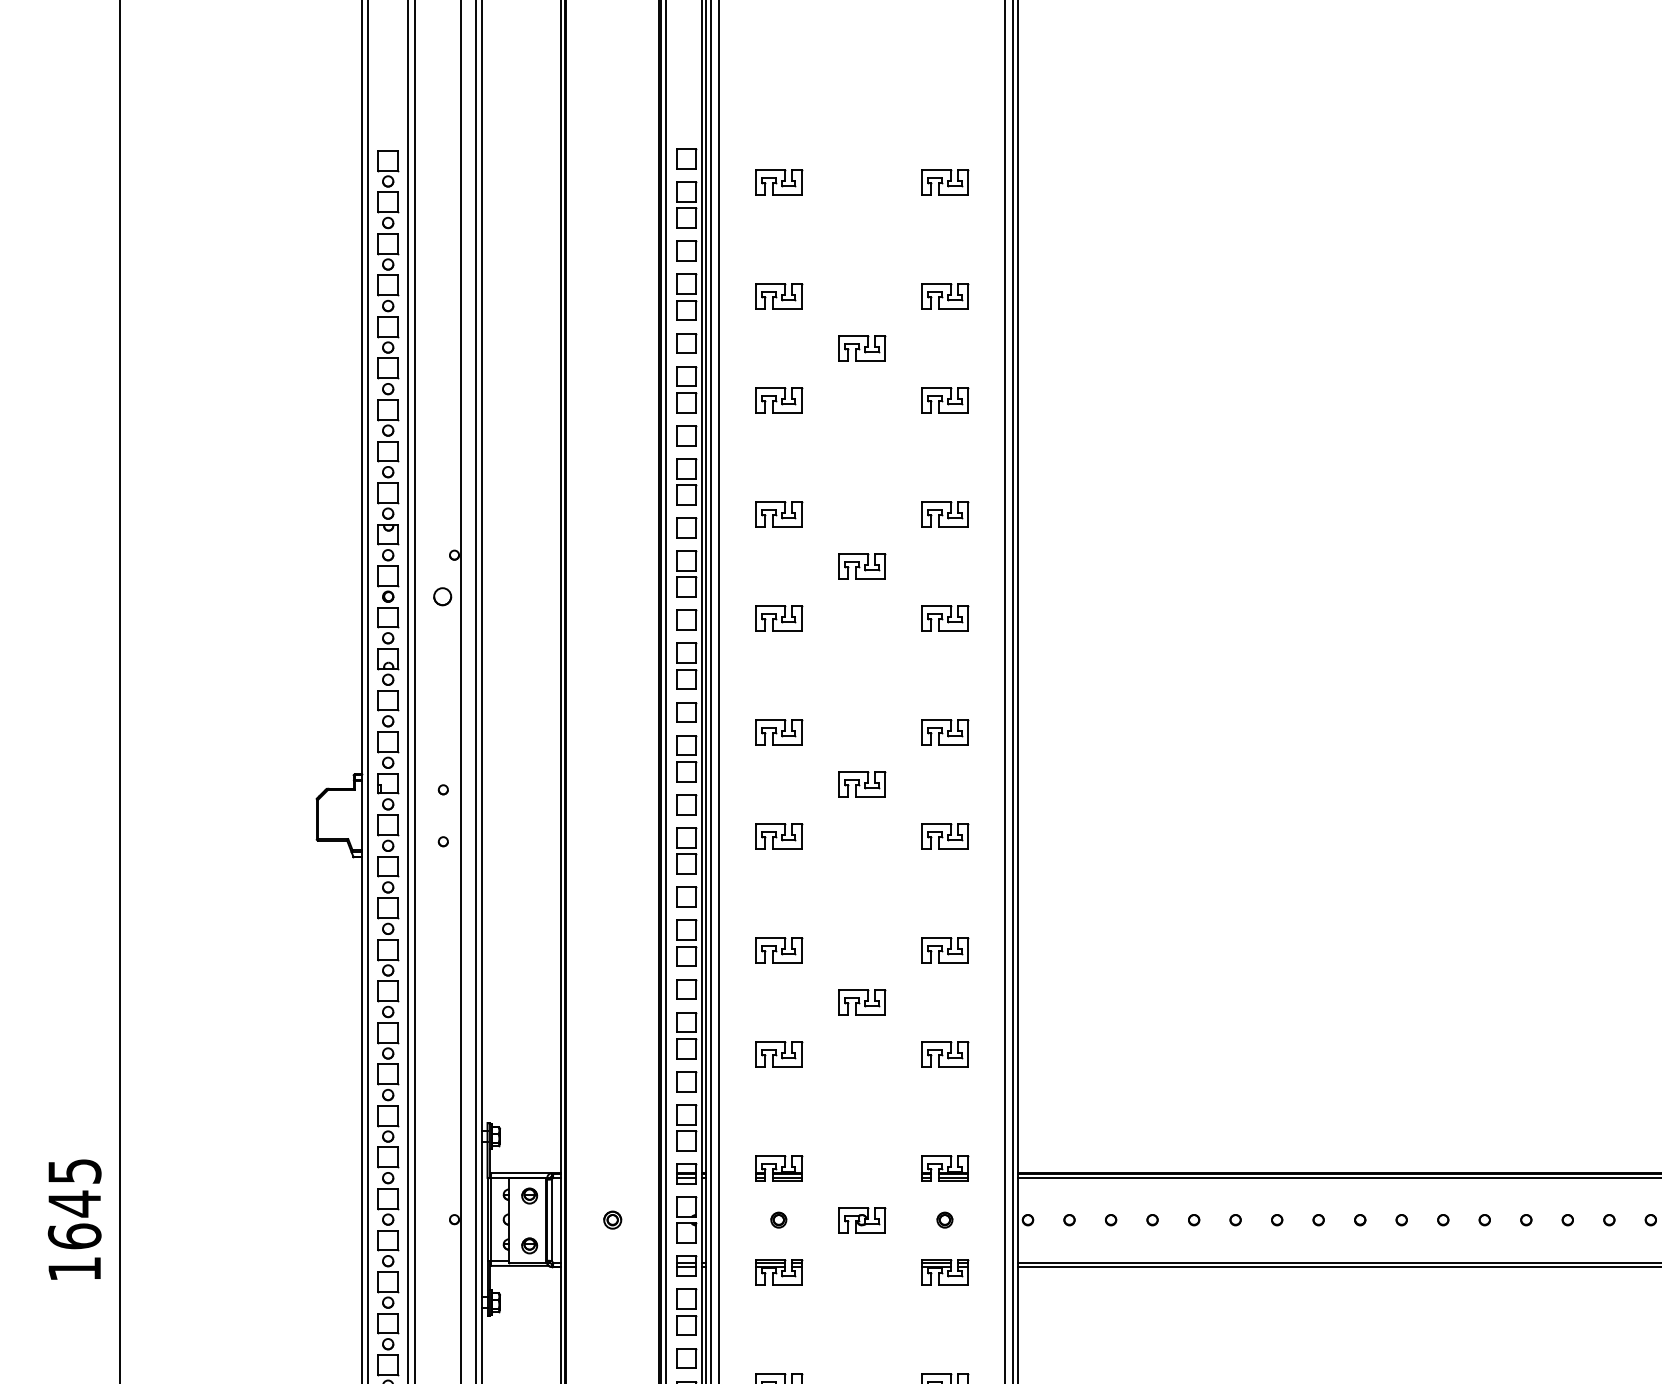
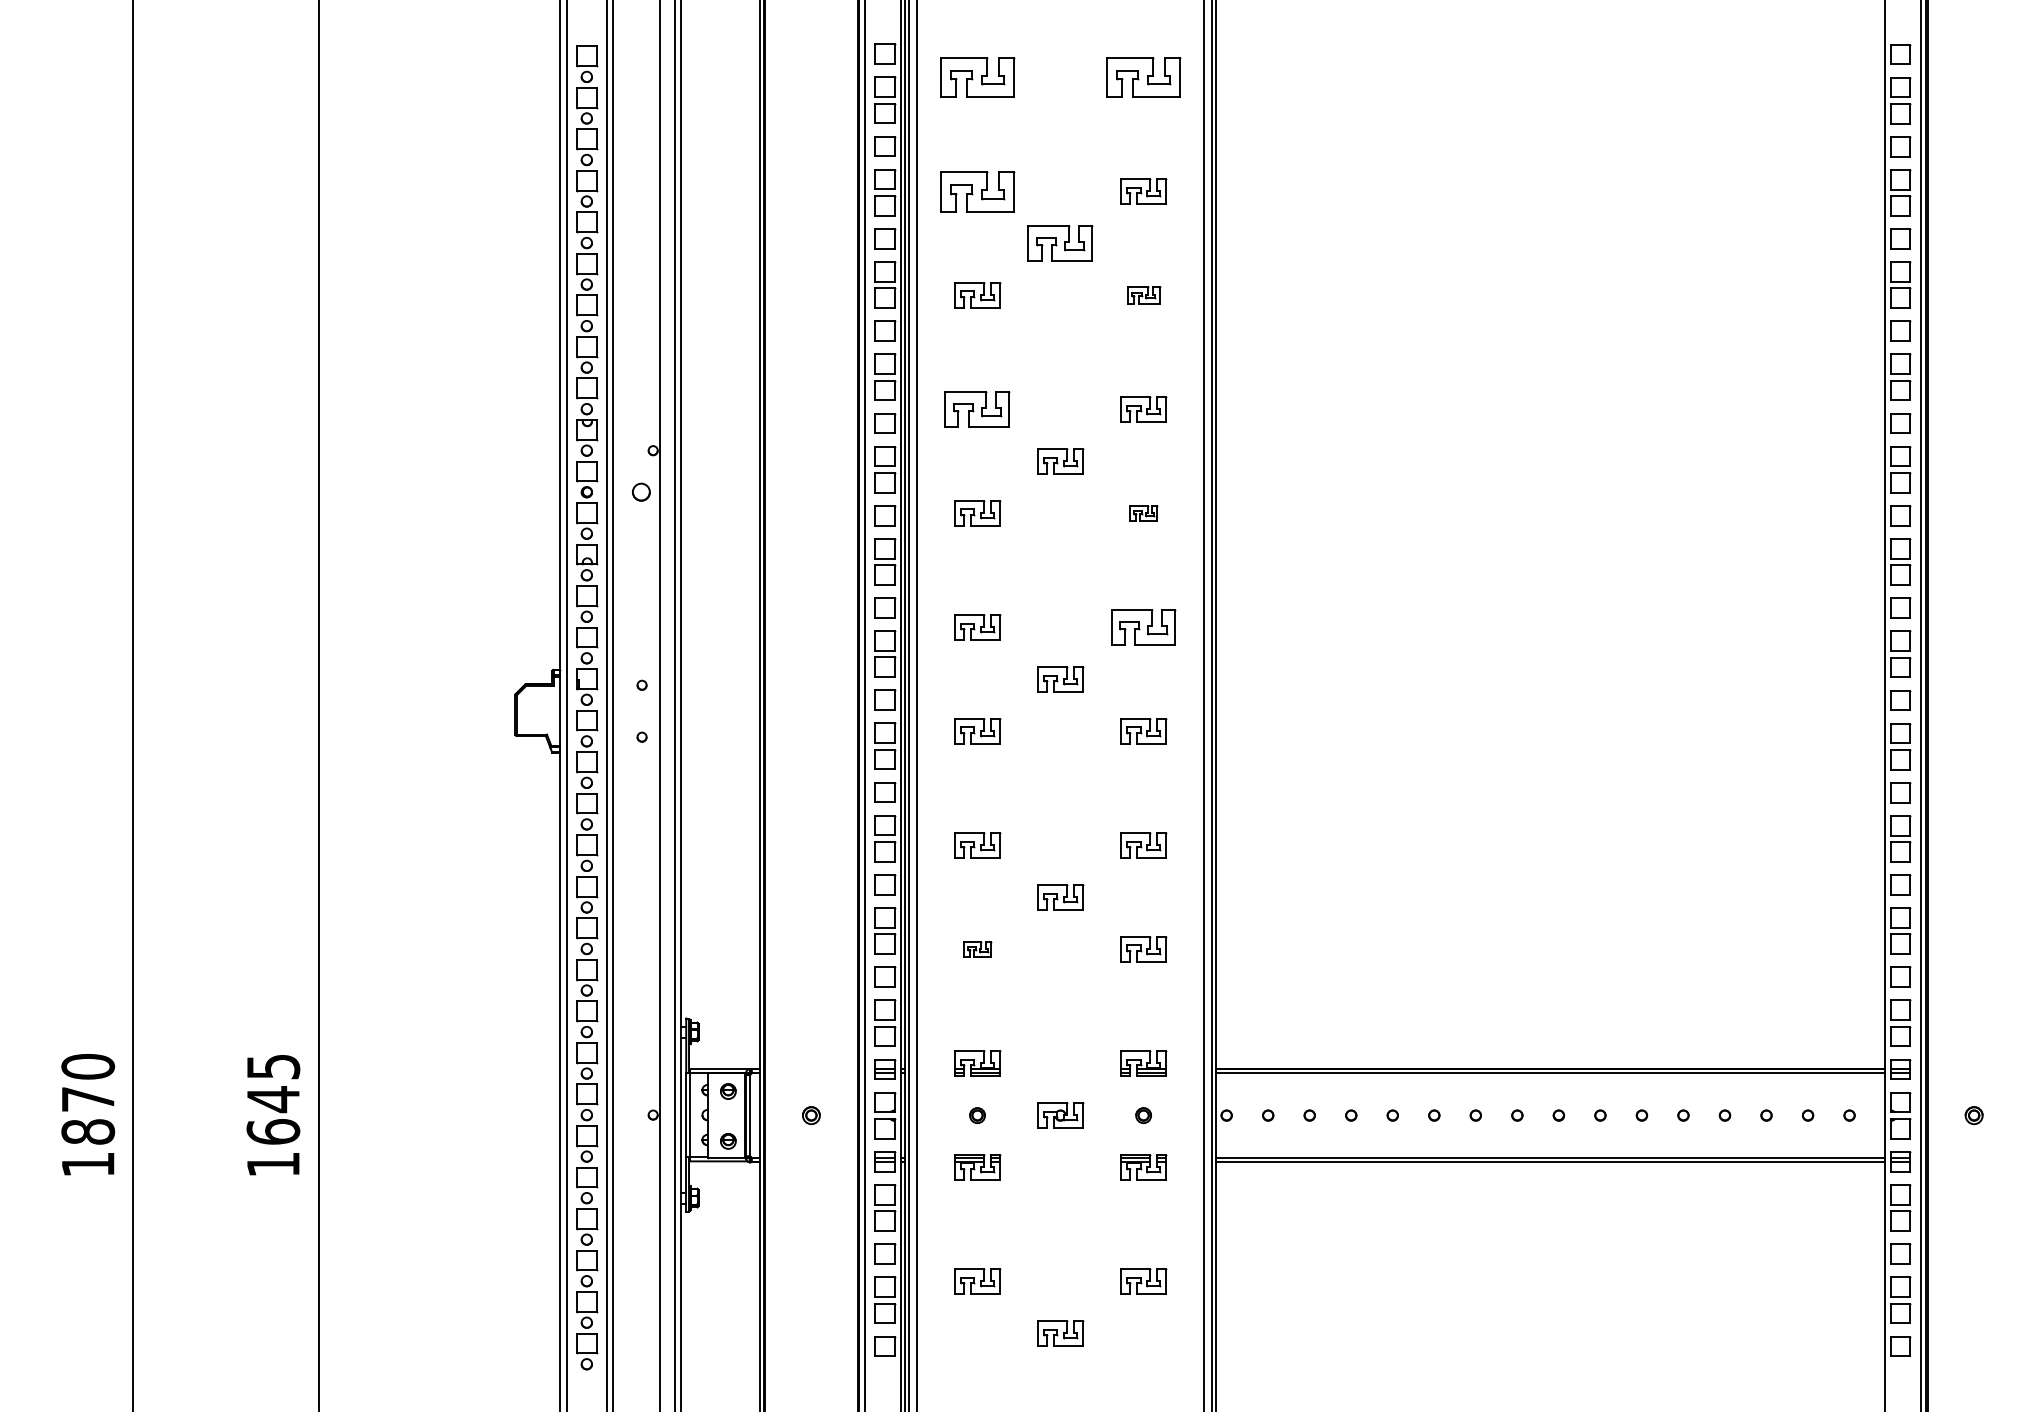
part: (778, 182) -> (977, 77), size x1.6
part: (944, 182) -> (1143, 77), size x1.6
part: (778, 296) -> (977, 191), size x1.6
part: (861, 348) -> (1060, 243), size x1.4
part: (944, 400) -> (1143, 295), size x0.7
part: (778, 514) -> (977, 409), size x1.4
part: (944, 618) -> (1143, 513), size x0.6
part: (944, 732) -> (1143, 627), size x1.4
part: (778, 1054) -> (977, 949), size x0.6

